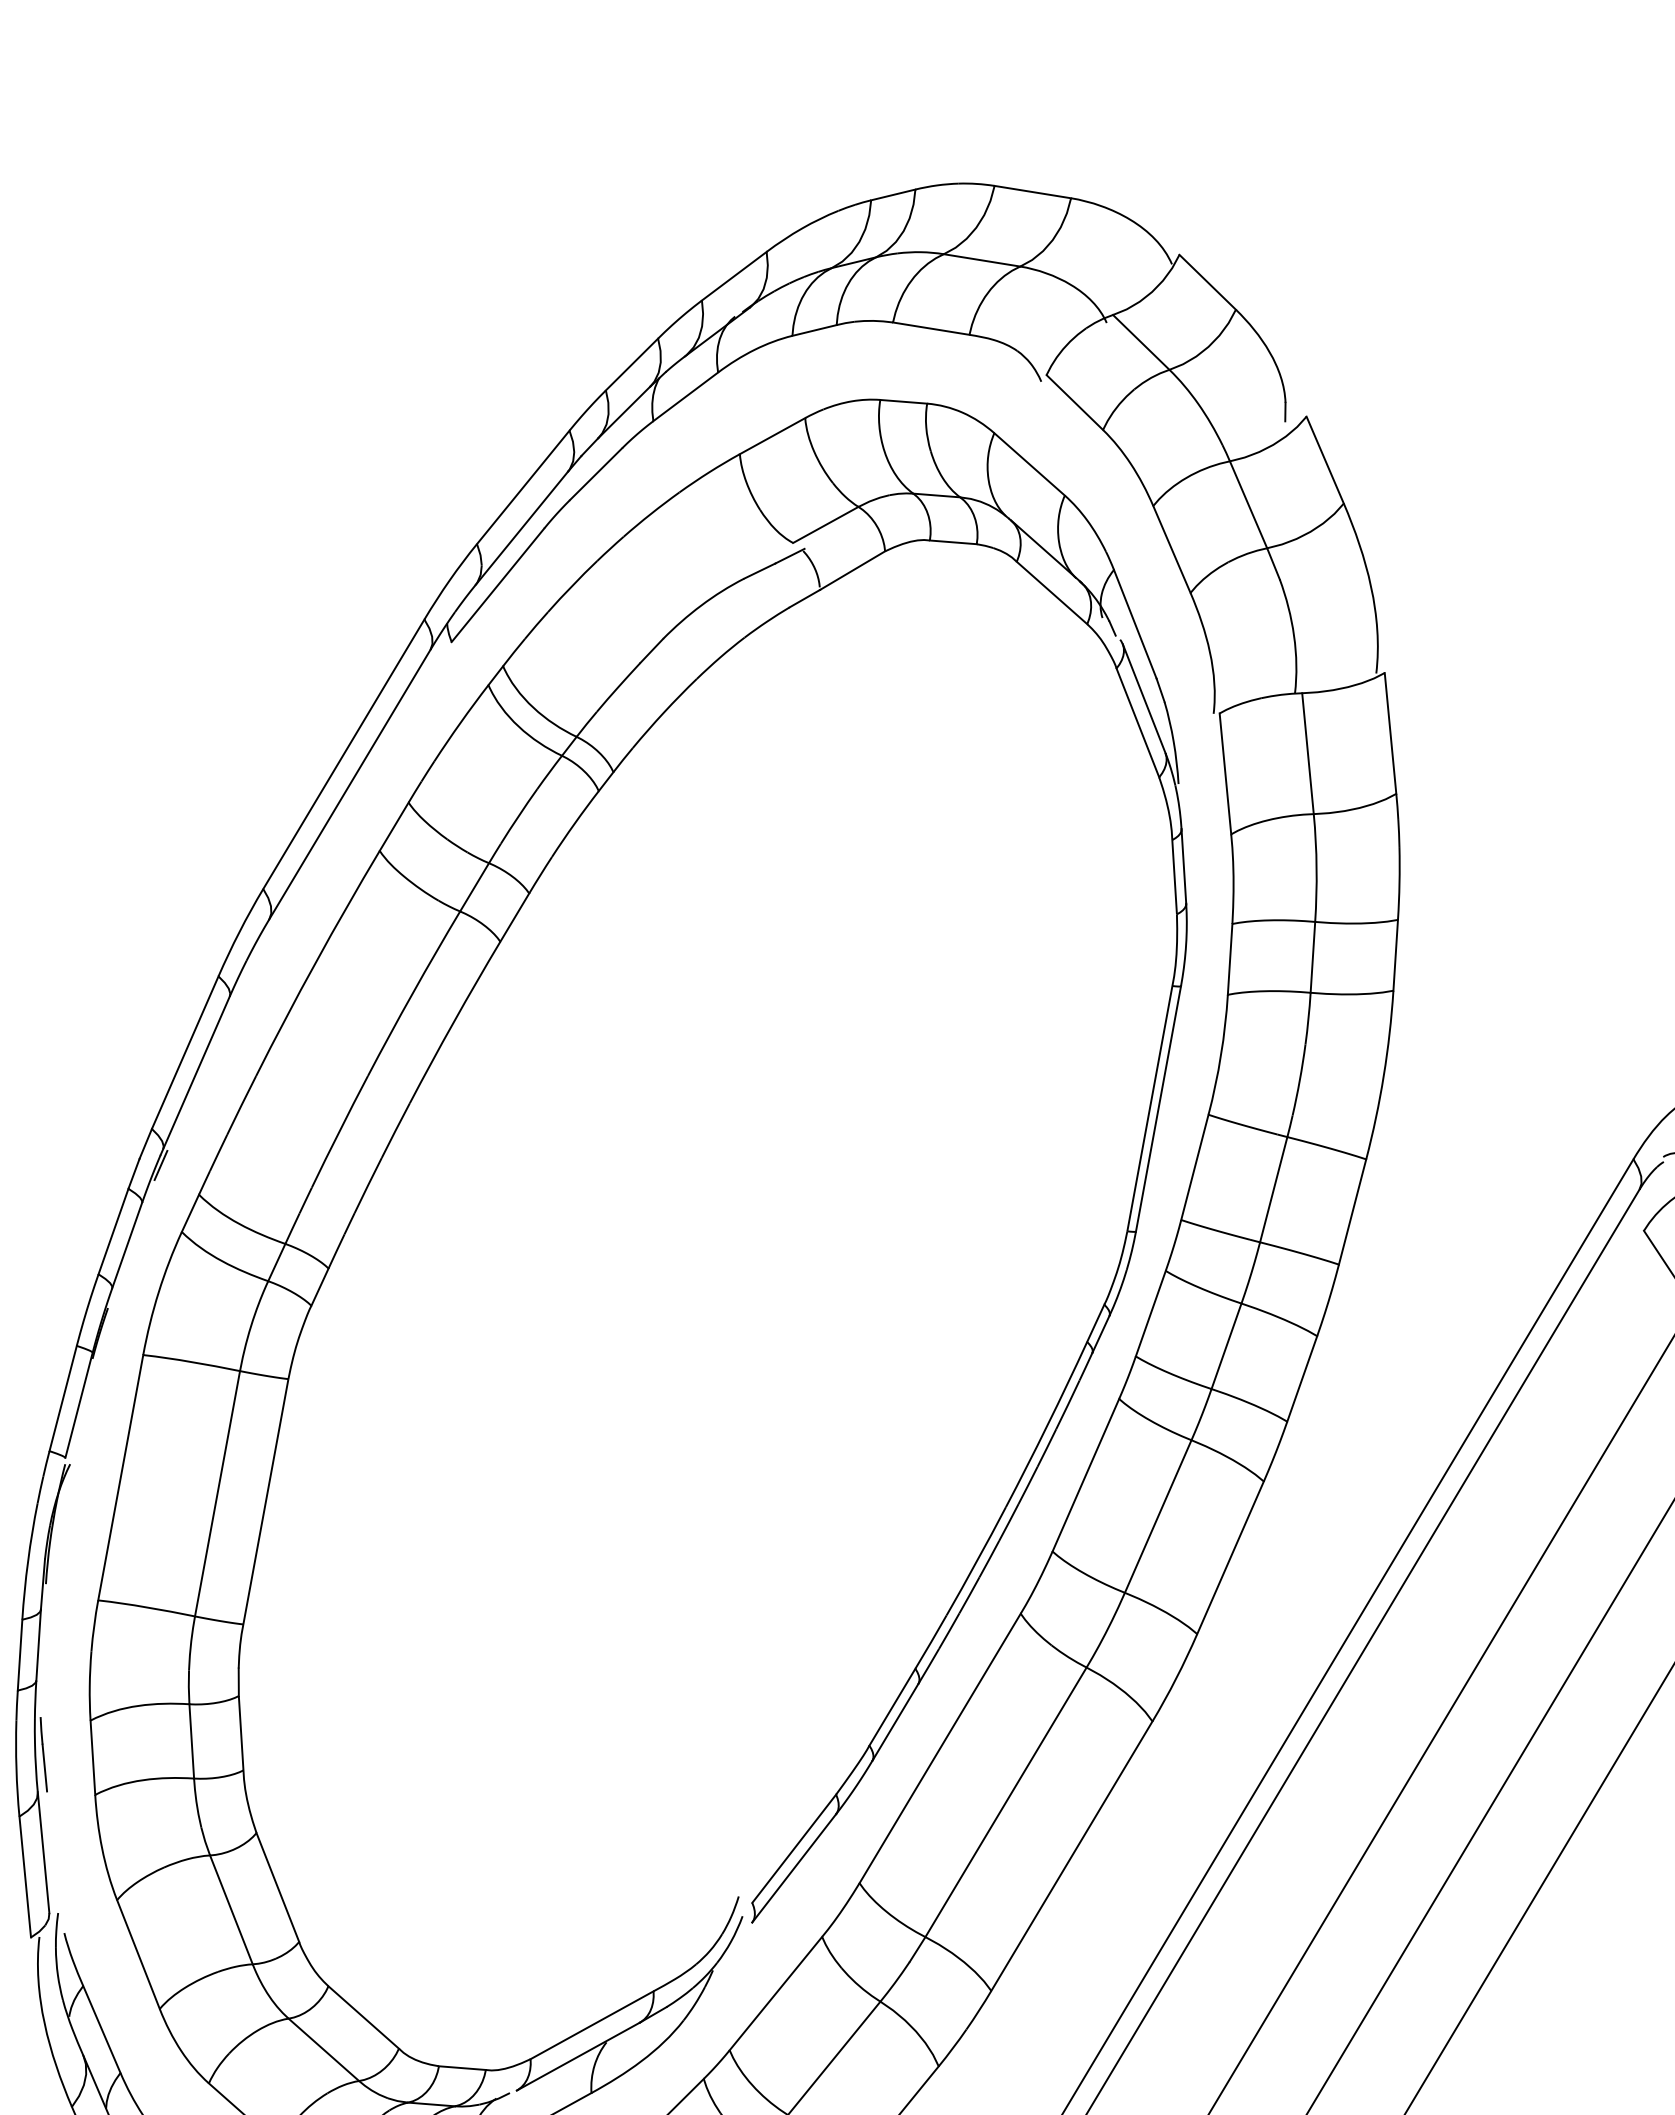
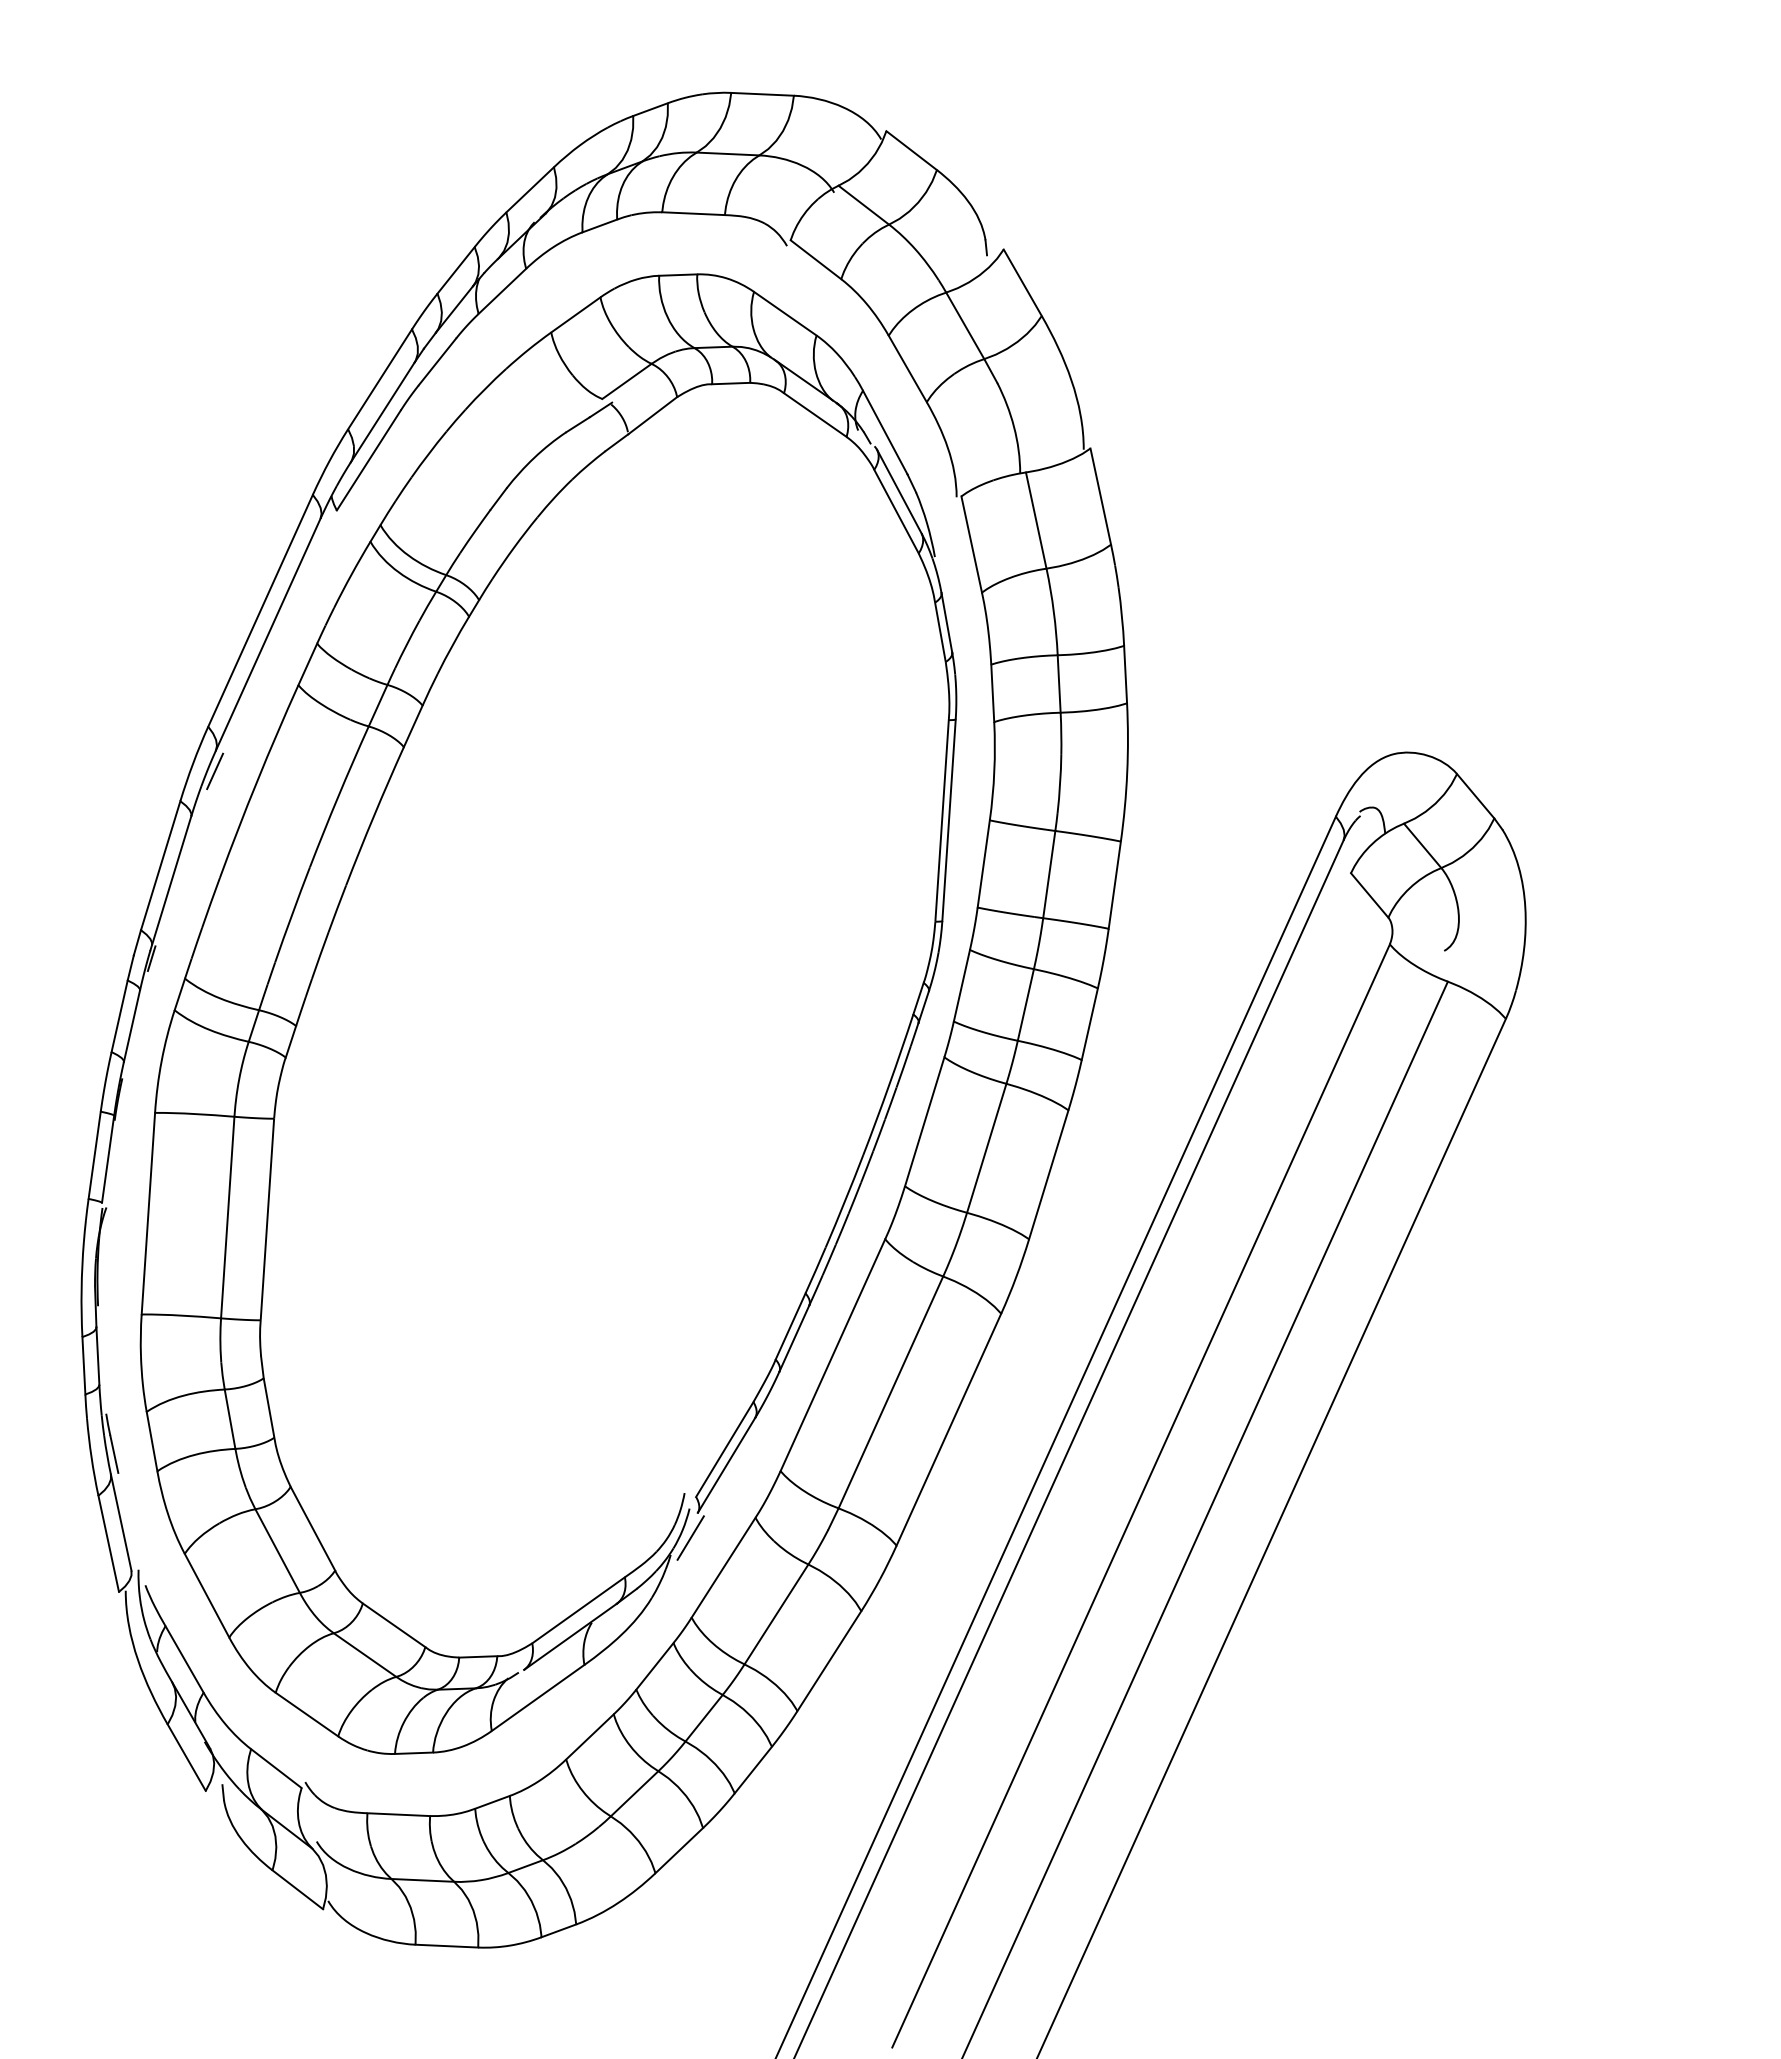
line: (265, 944) -> (215, 771), added
line: (739, 1951) -> (690, 1537), added

